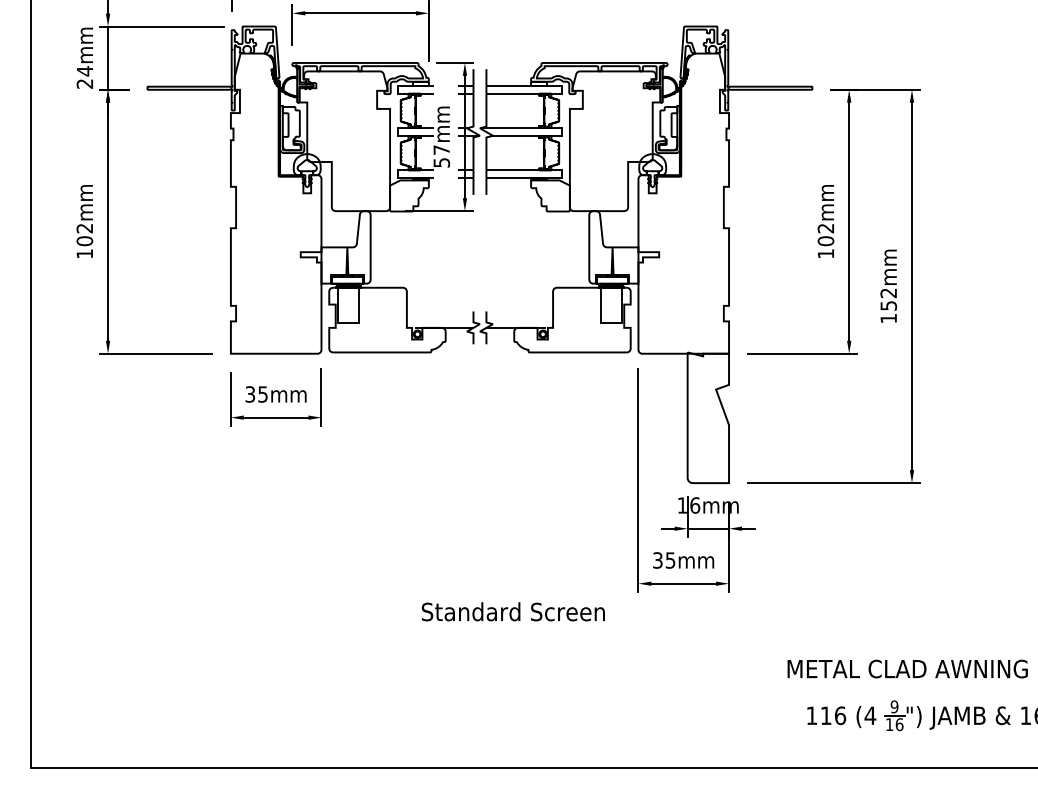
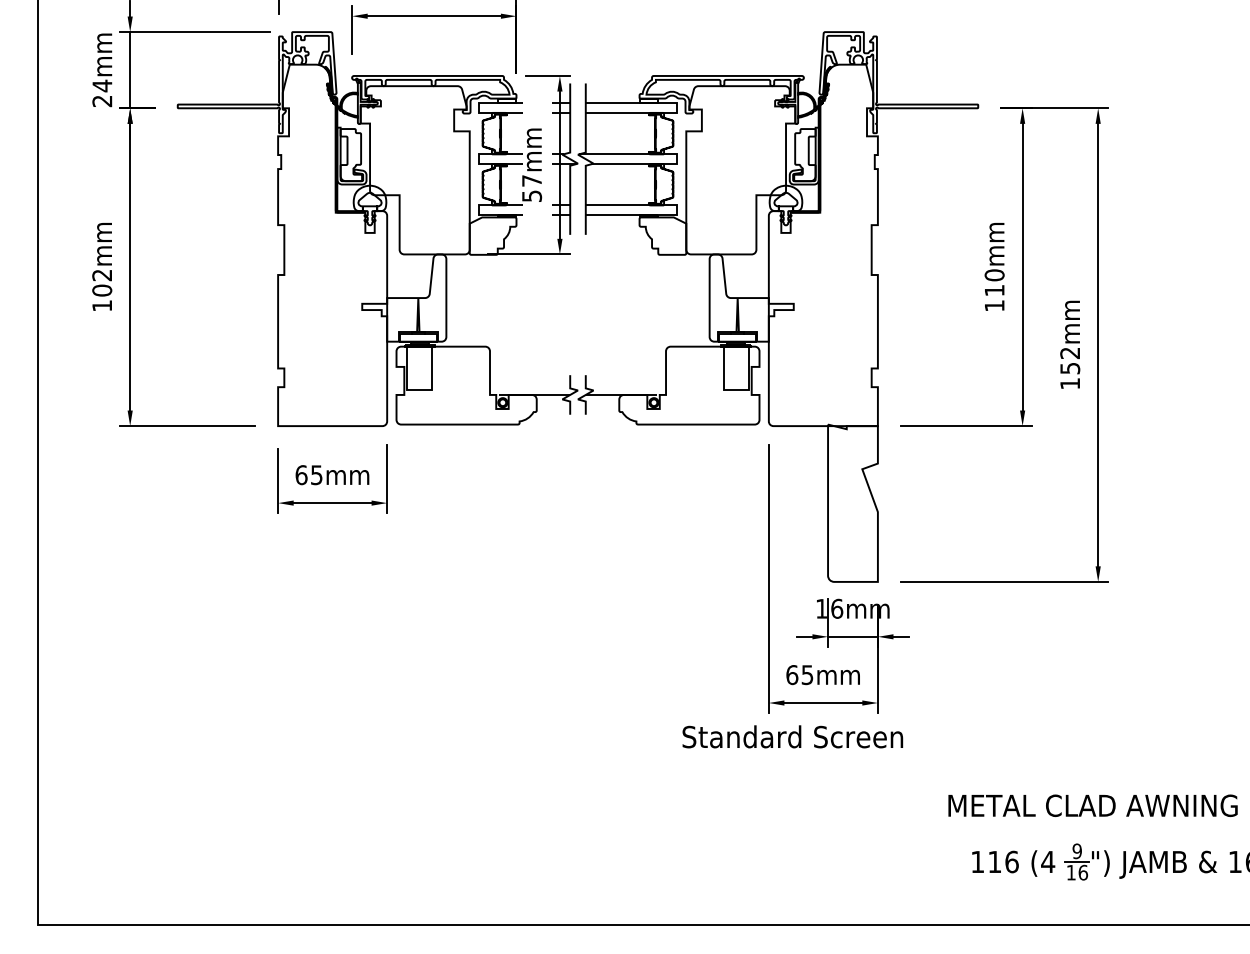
text: (825, 234) -> (994, 282), 102mm -> 110mm
text: (250, 394) -> (301, 475), 35mm -> 65mm
text: (657, 560) -> (791, 675), 35mm -> 65mm
text: (512, 611) -> (791, 736), moved

